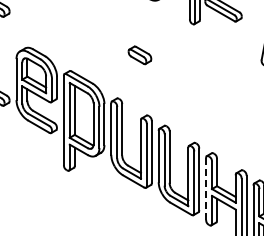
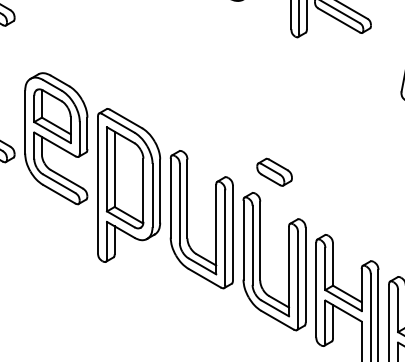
part: (139, 55) -> (273, 172), moved
line: (206, 189) -> (316, 290), dashed -> solid

